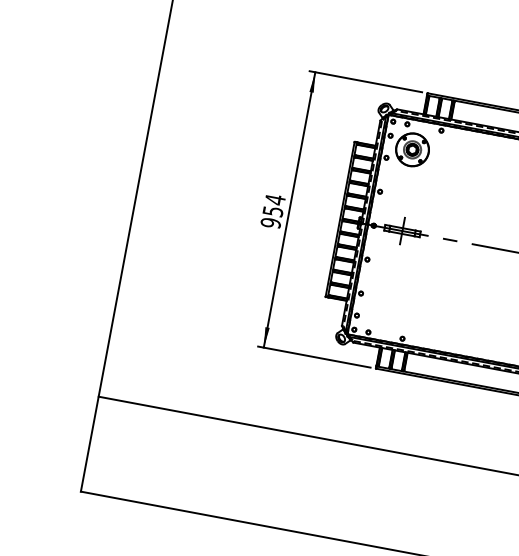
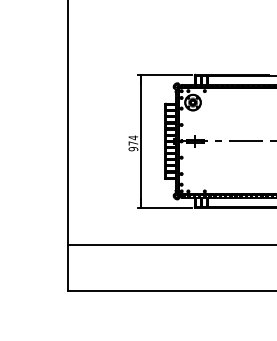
text: (273, 211) -> (133, 143), 954 -> 974

